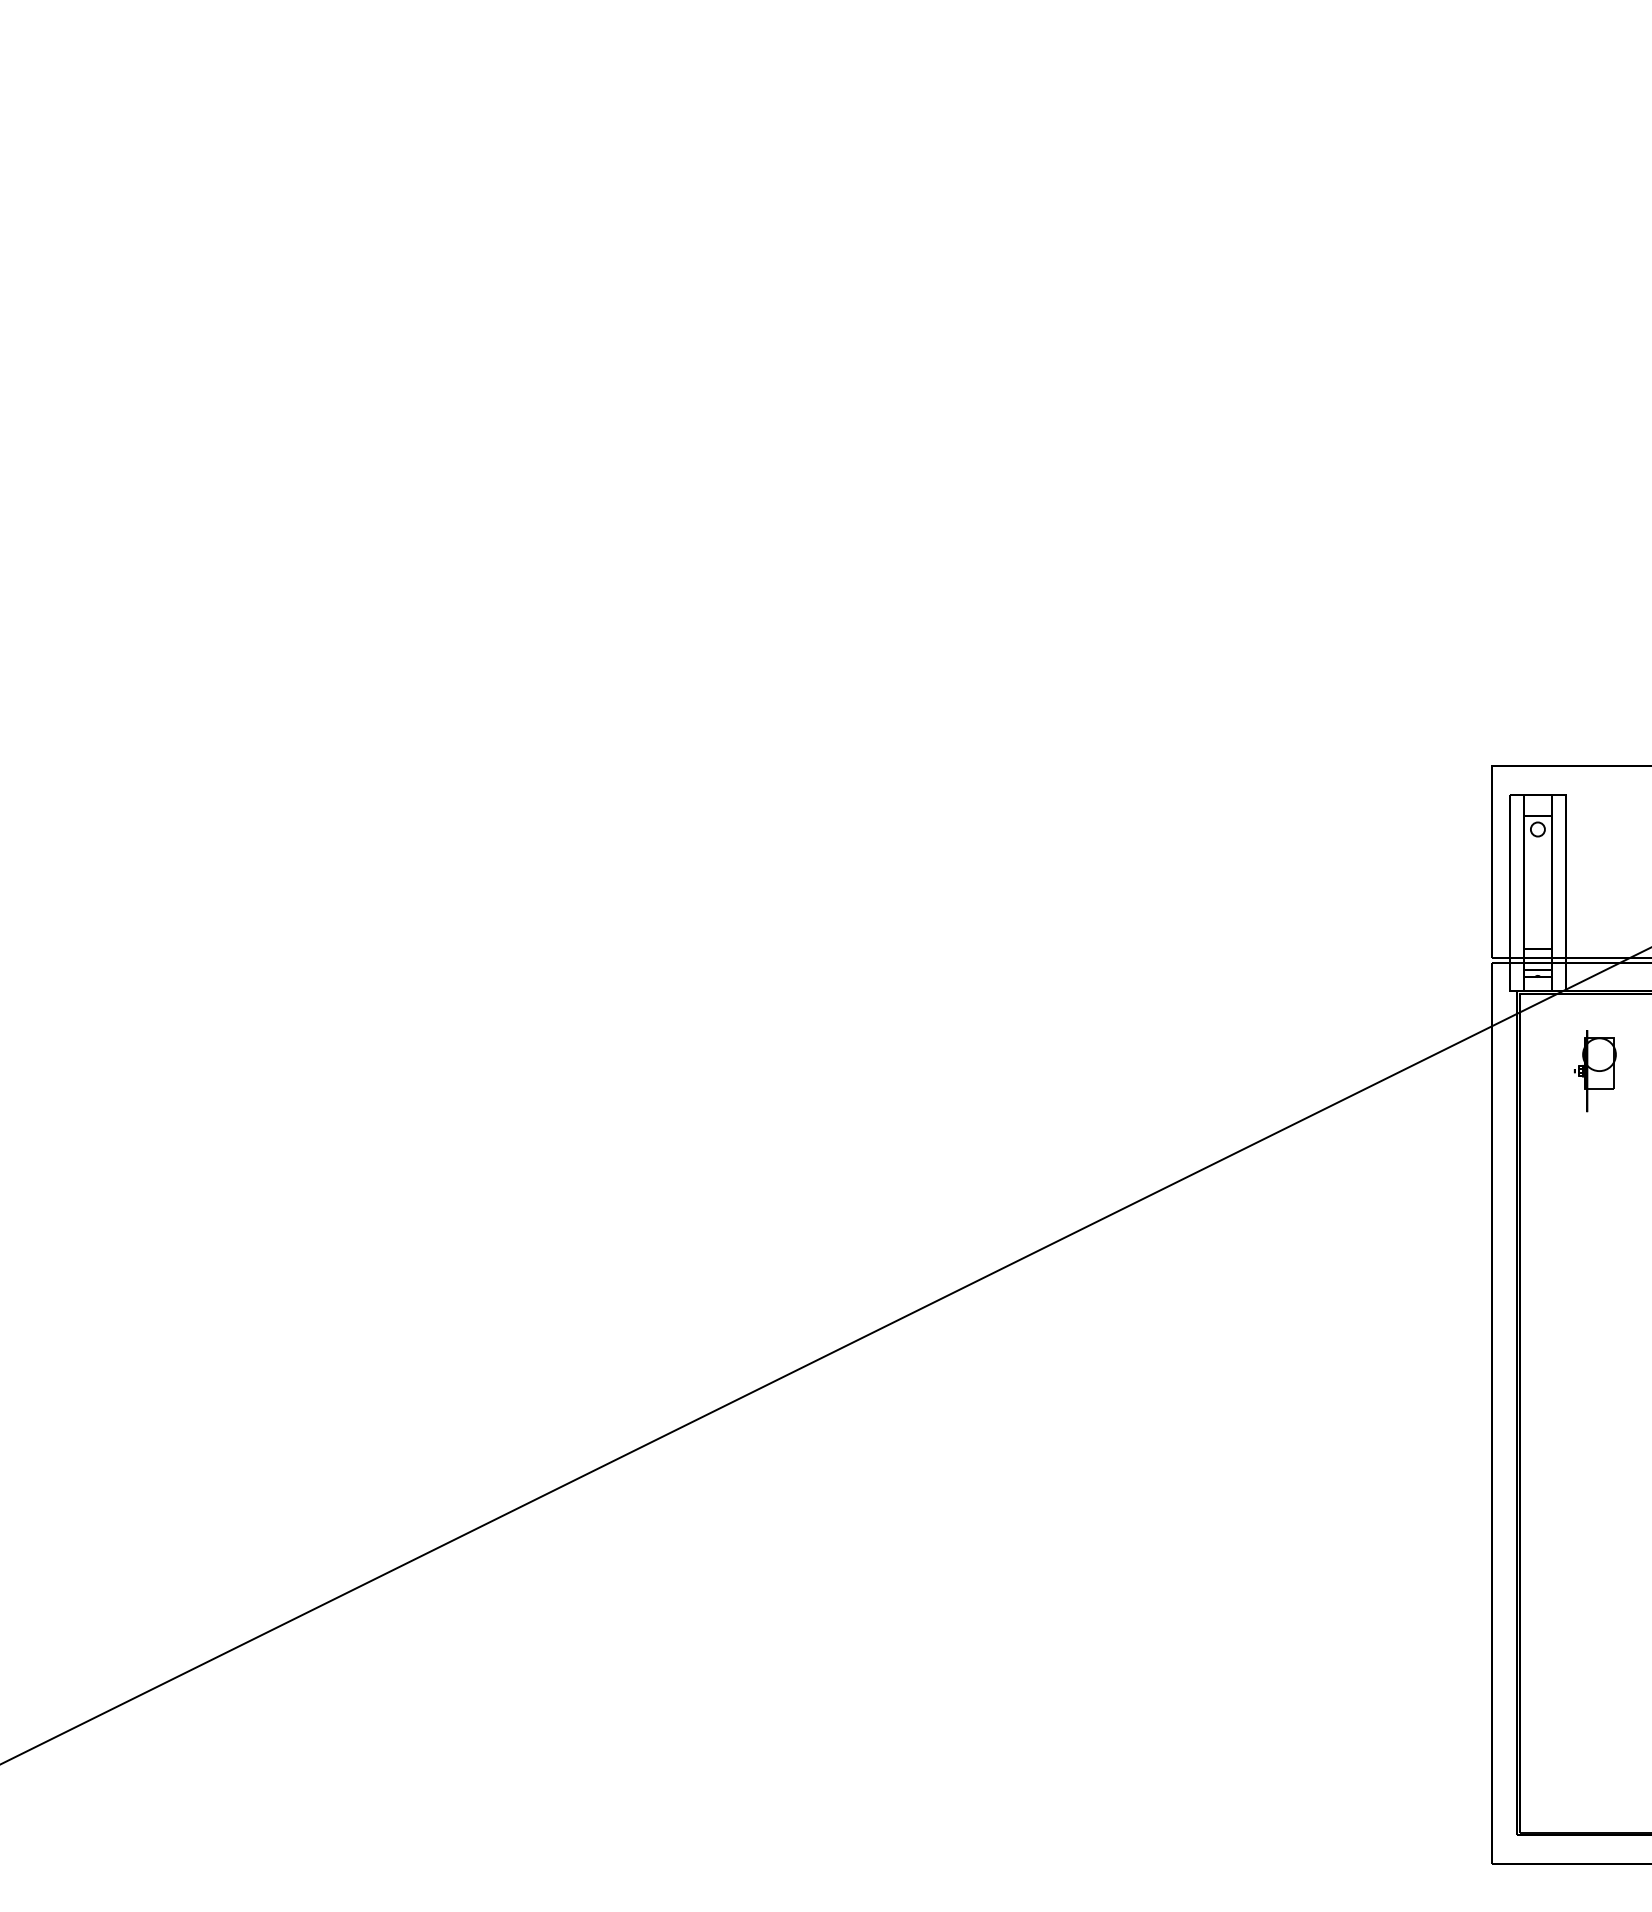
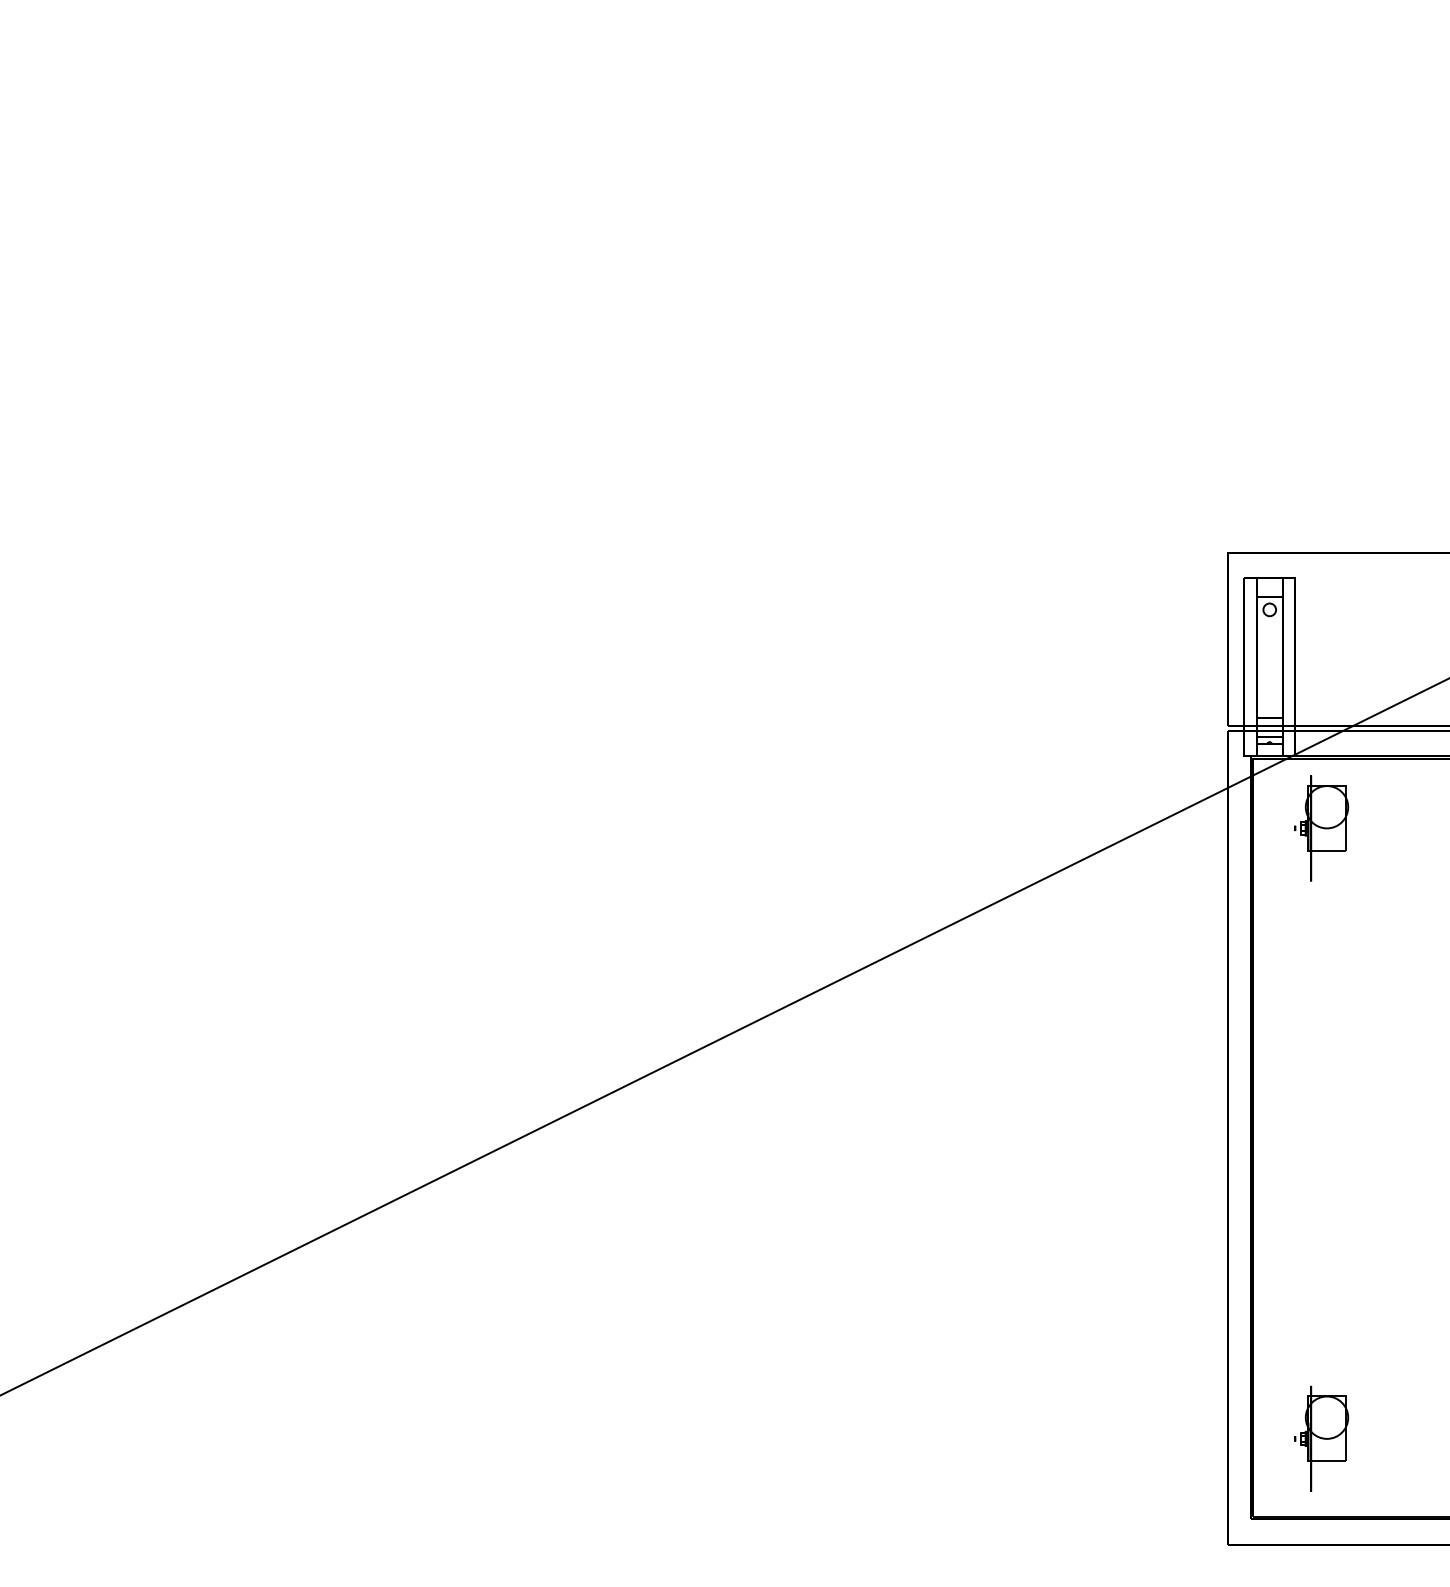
part: (1595, 1070) -> (1321, 827), size x1.43
part: (1595, 1745) -> (1321, 1438), added

